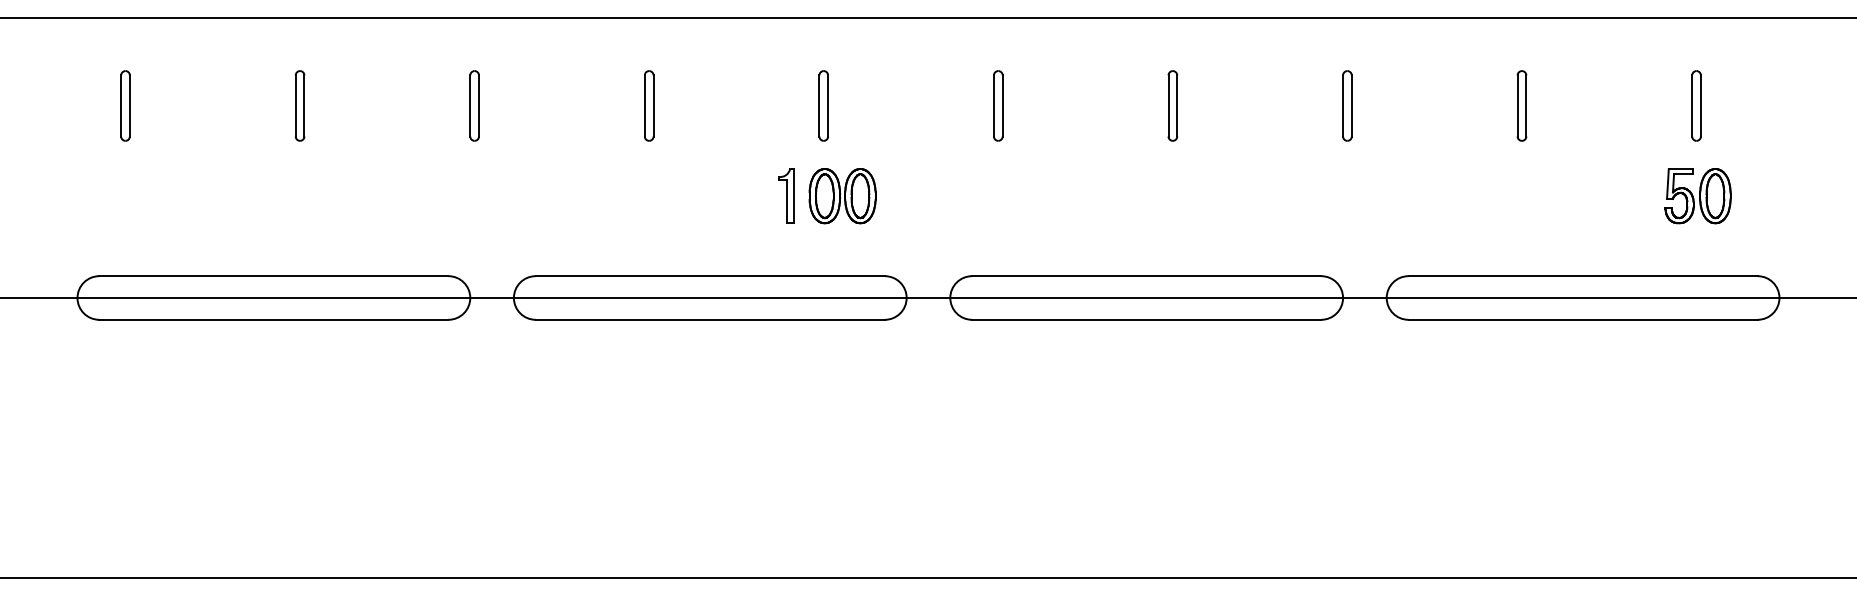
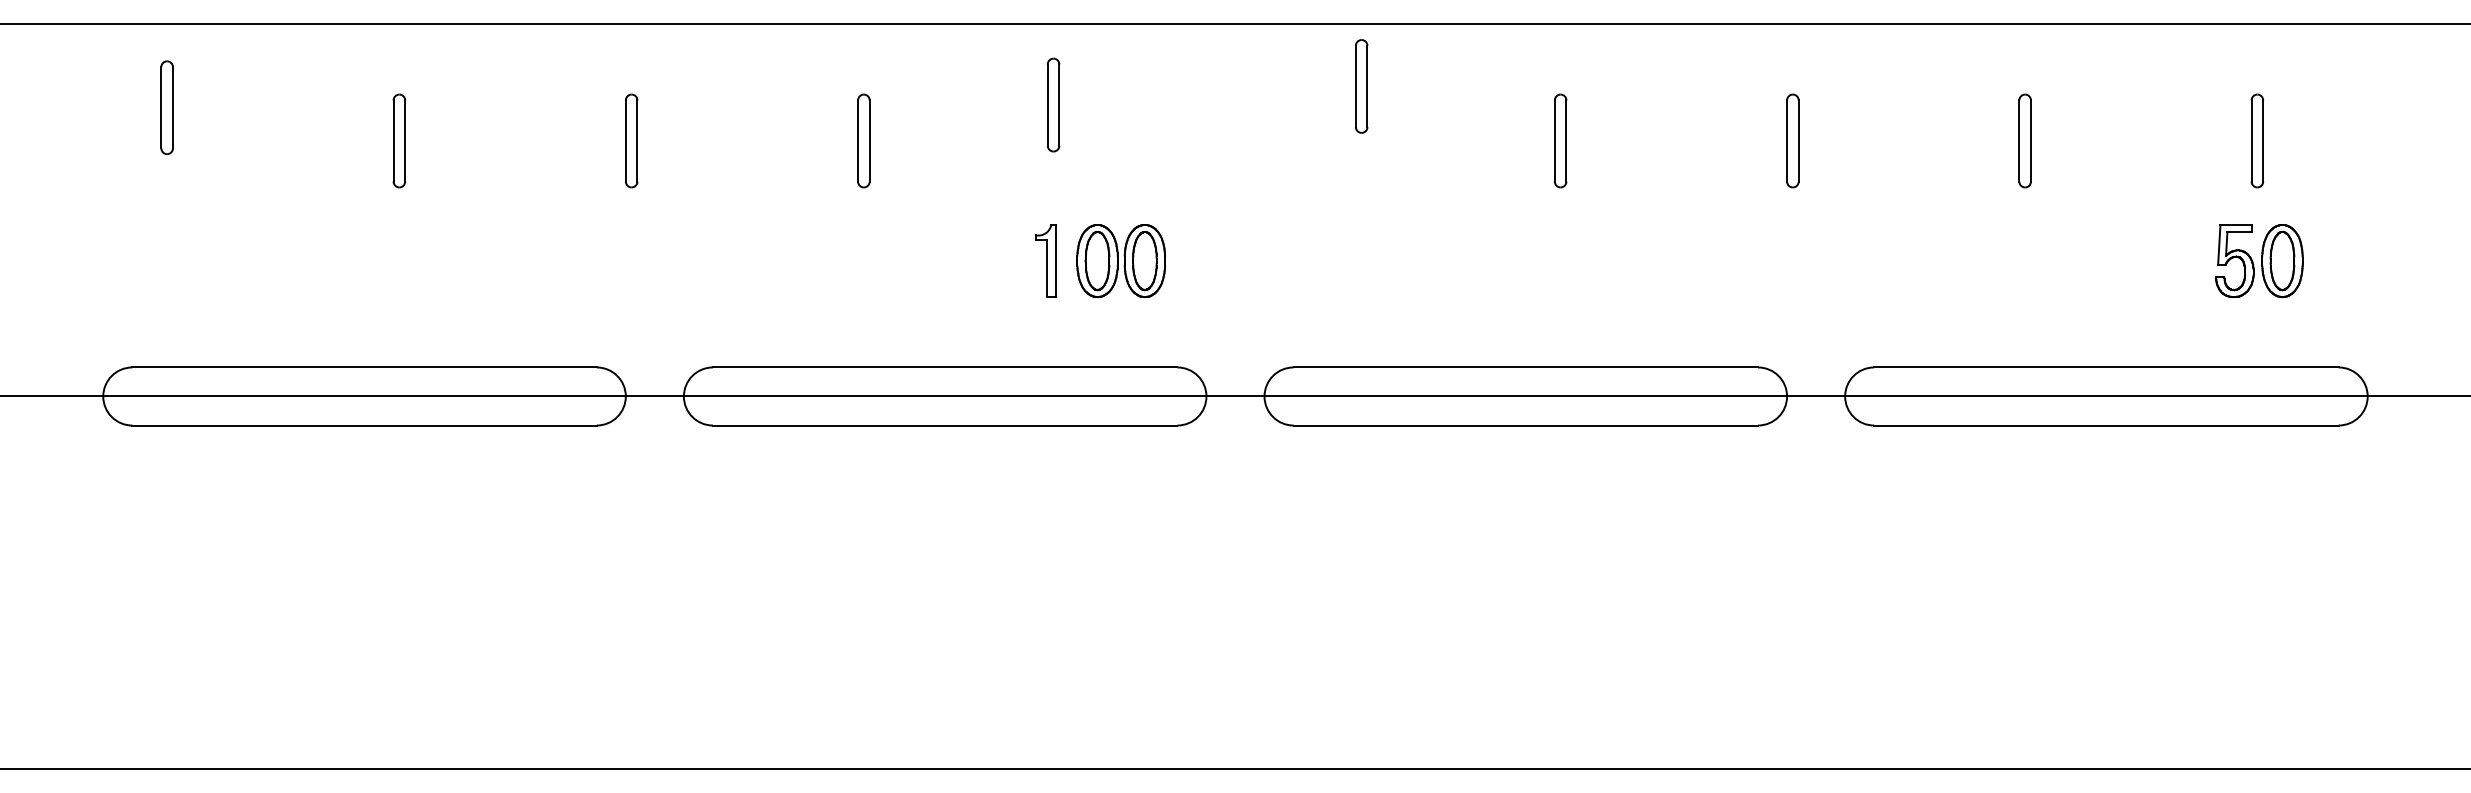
part: (125, 105) -> (167, 107), moved
part: (823, 105) -> (1053, 104), moved
part: (998, 105) -> (1361, 85), moved

